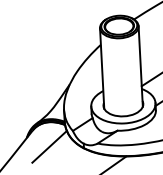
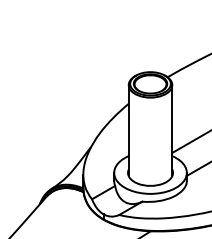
line: (49, 146) -> (64, 215), removed

